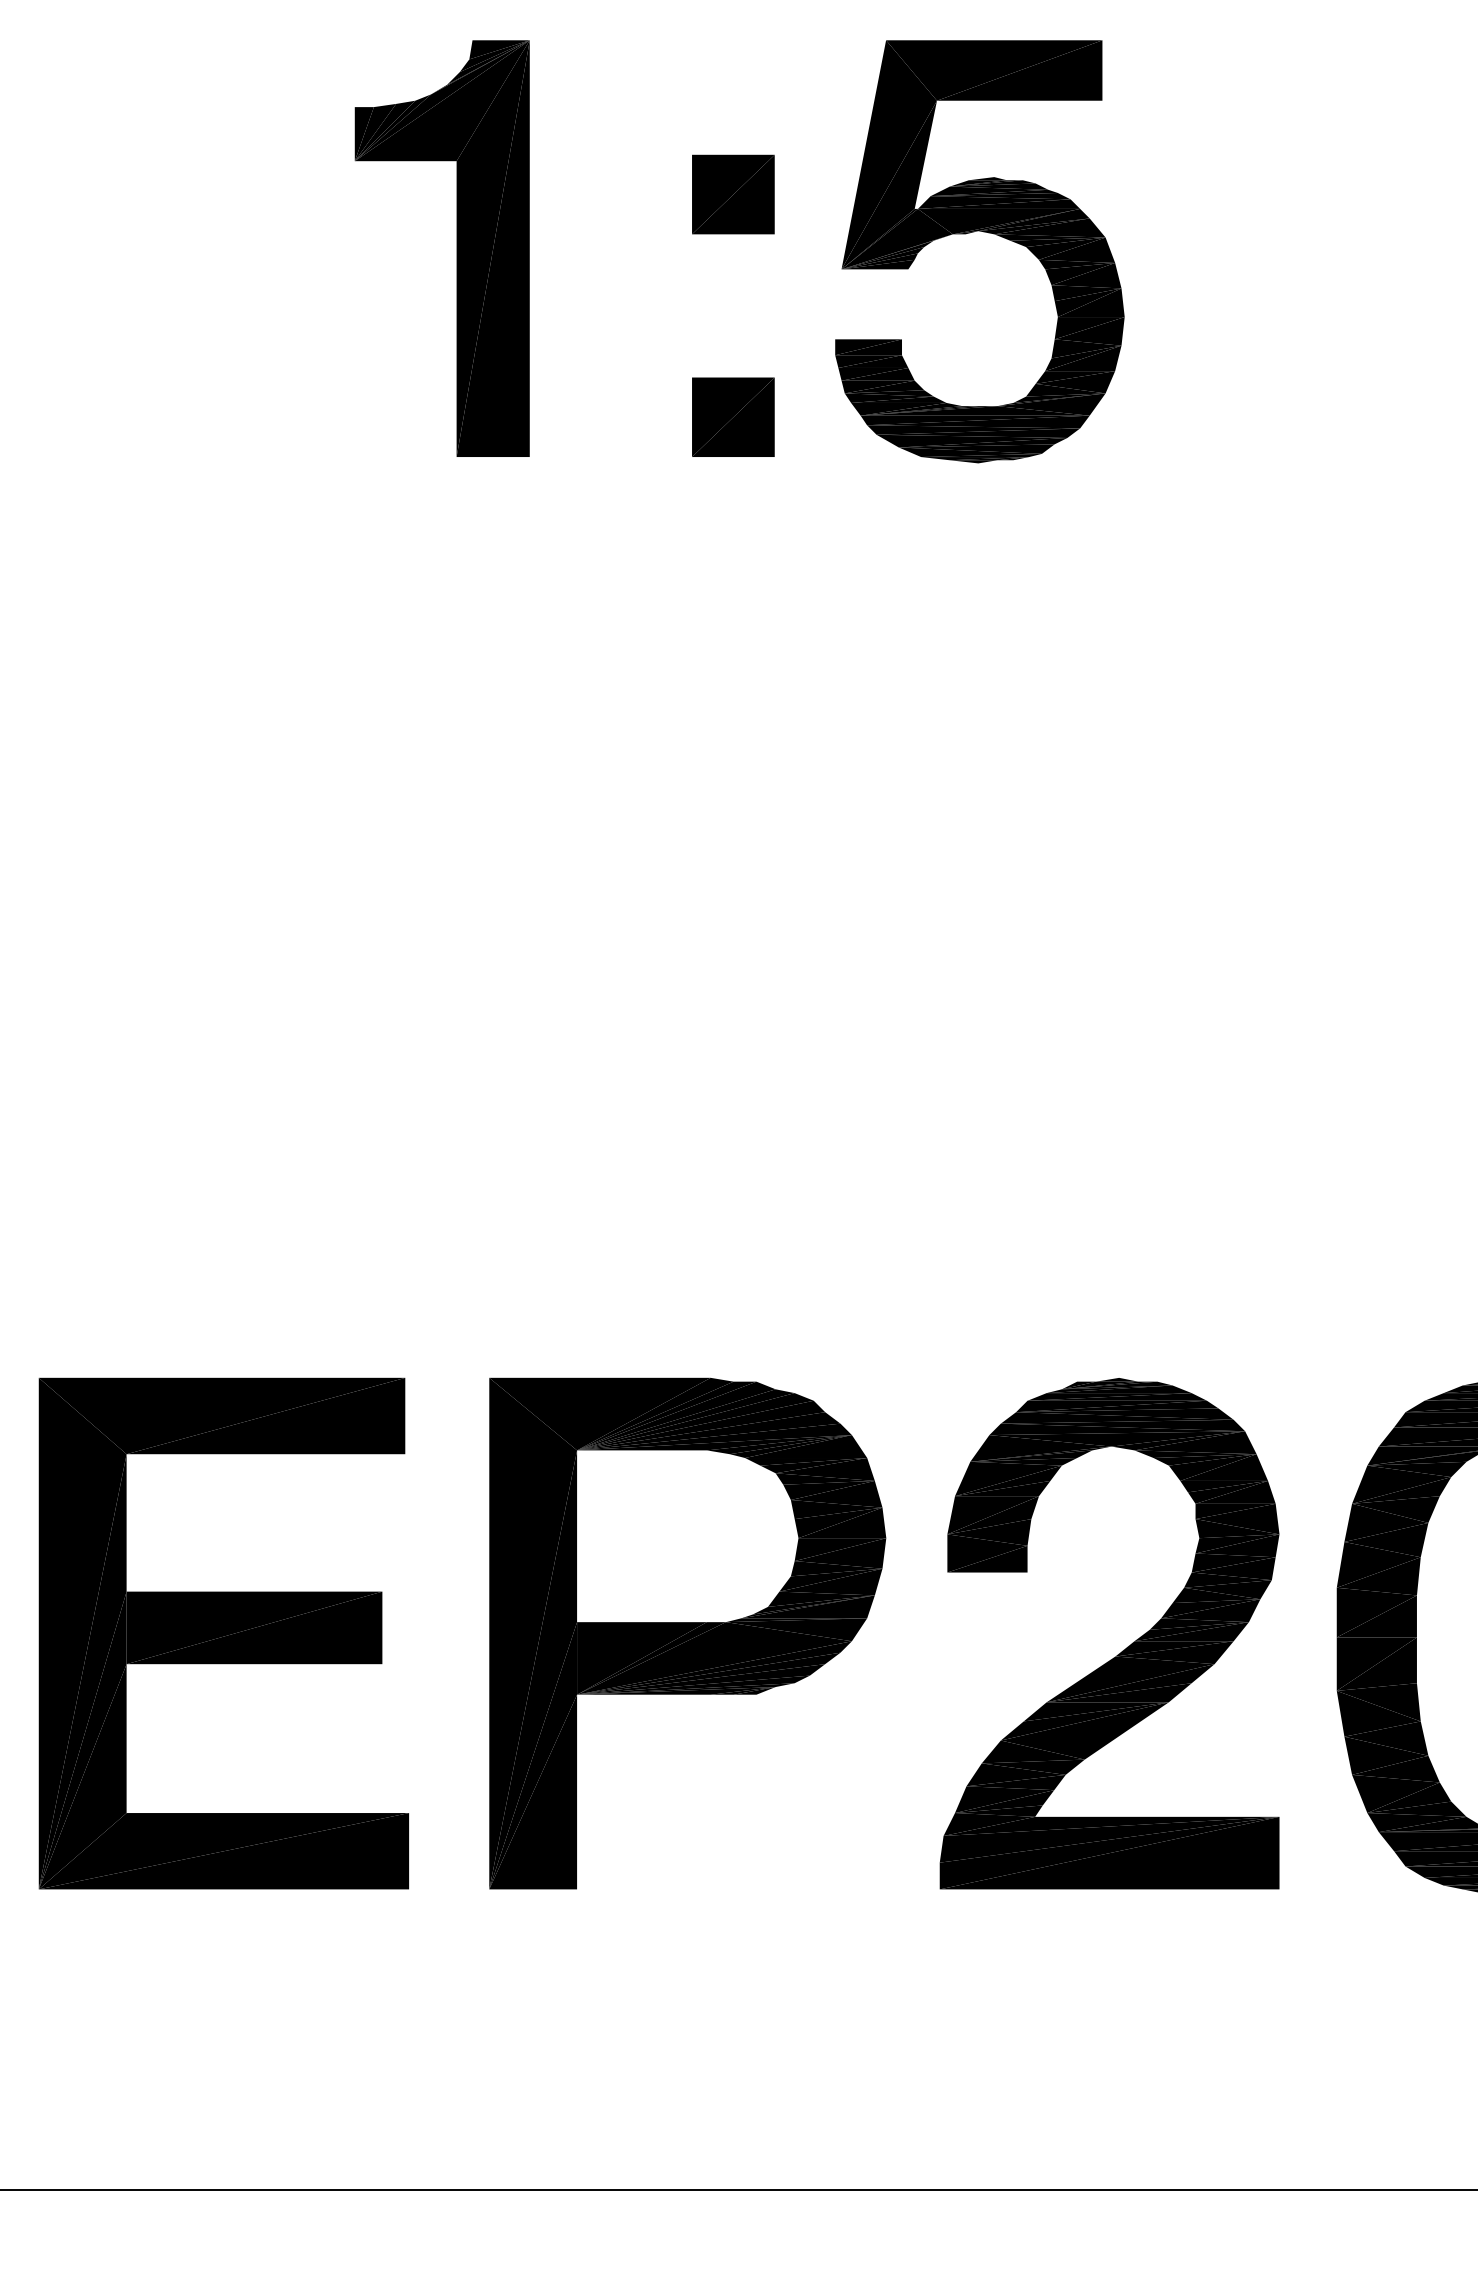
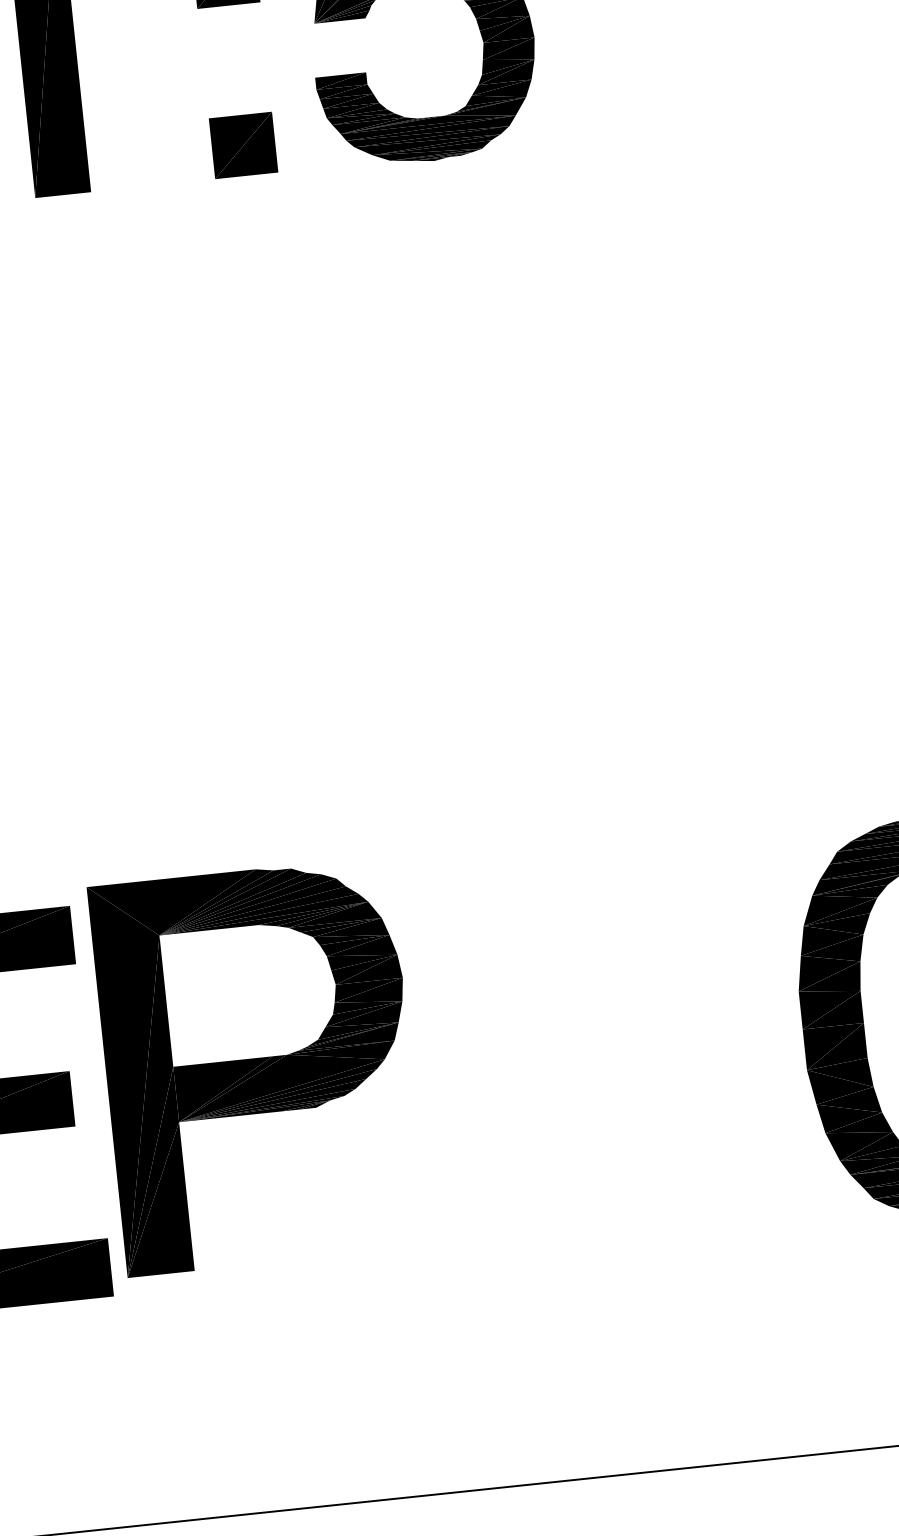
part: (687, 1633) -> (258, 1066), moved
part: (1122, 1650) -> (639, 1056), removed

